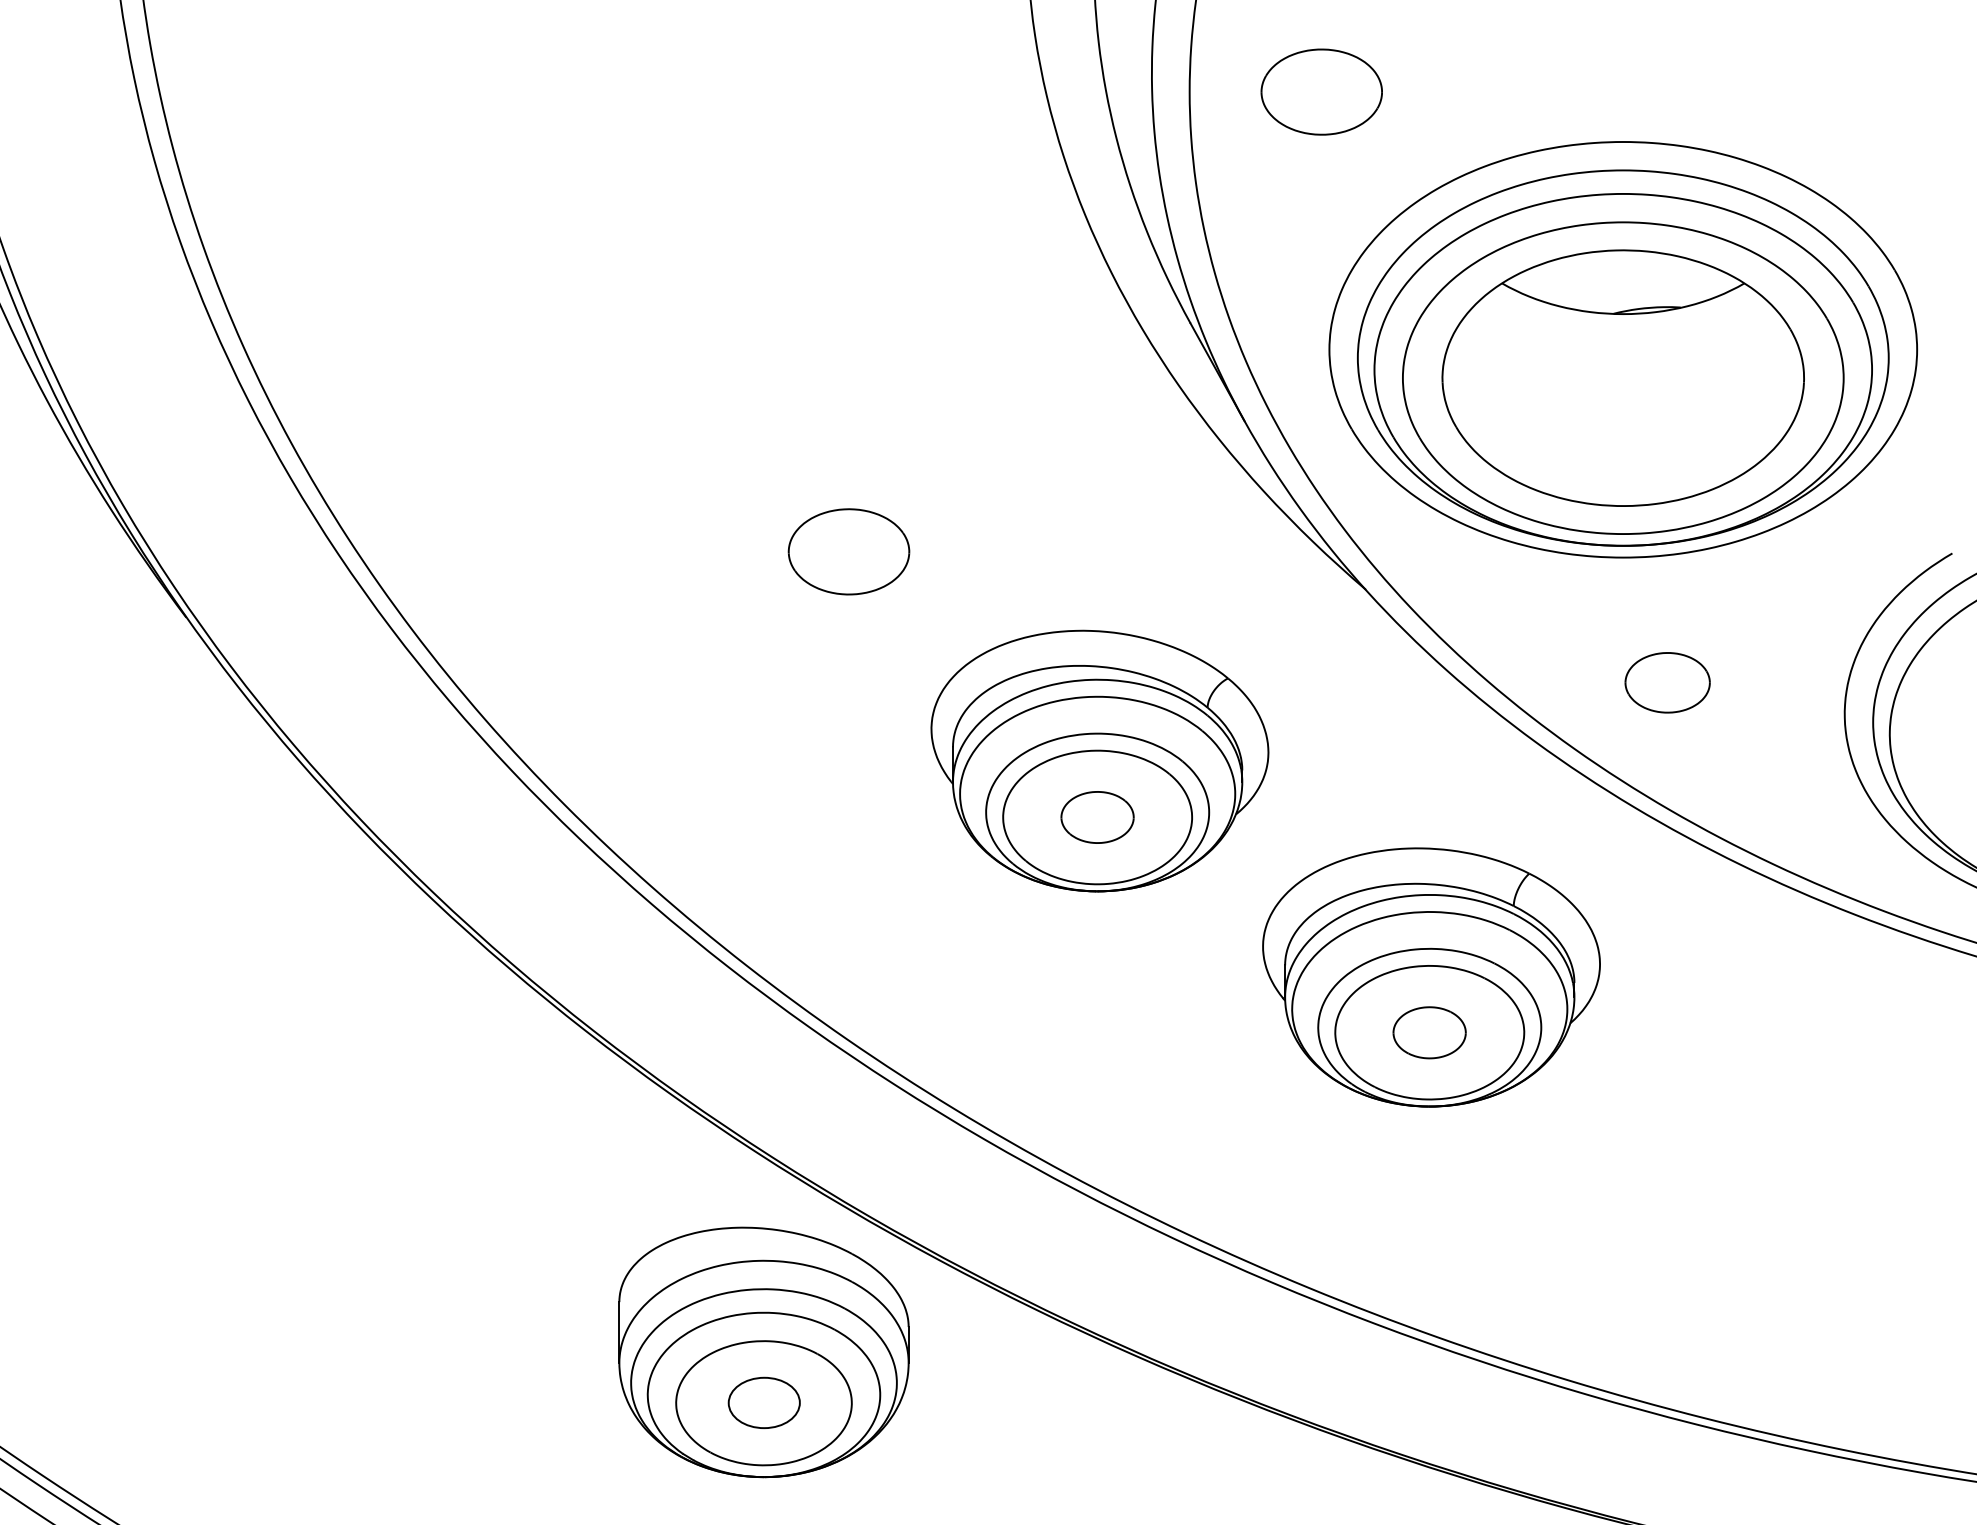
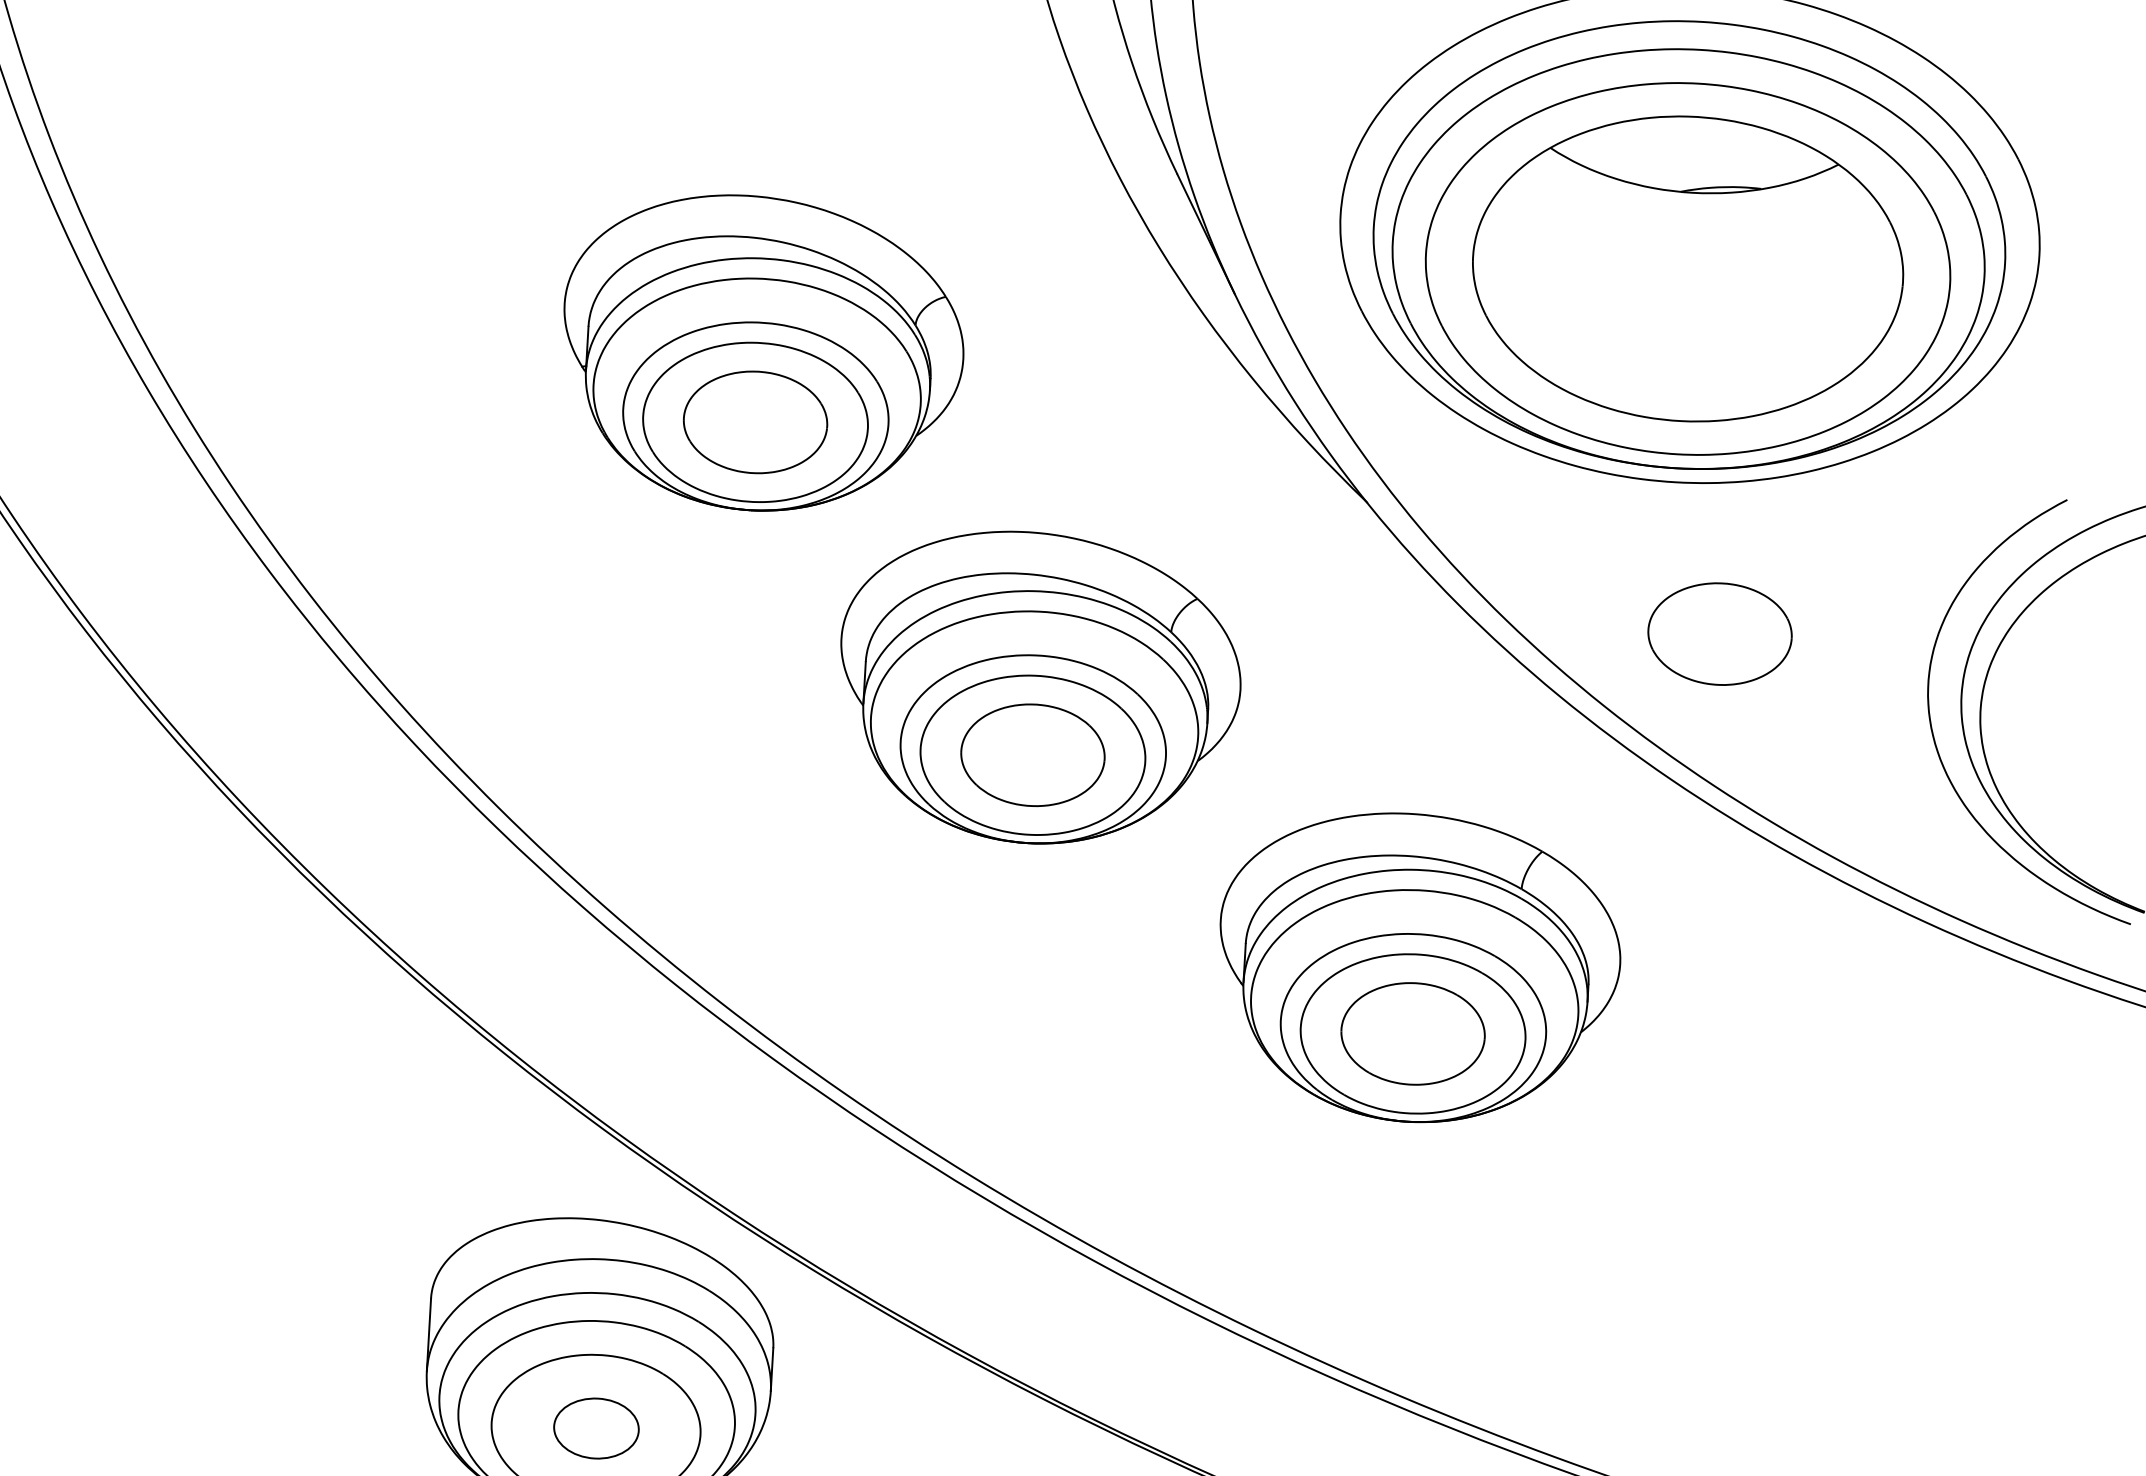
part: (851, 493) -> (762, 353), added
part: (1667, 682) -> (1719, 633), size x1.43
part: (1097, 817) -> (1032, 755), size x1.67
part: (1429, 1032) -> (1412, 1033), size x1.67

